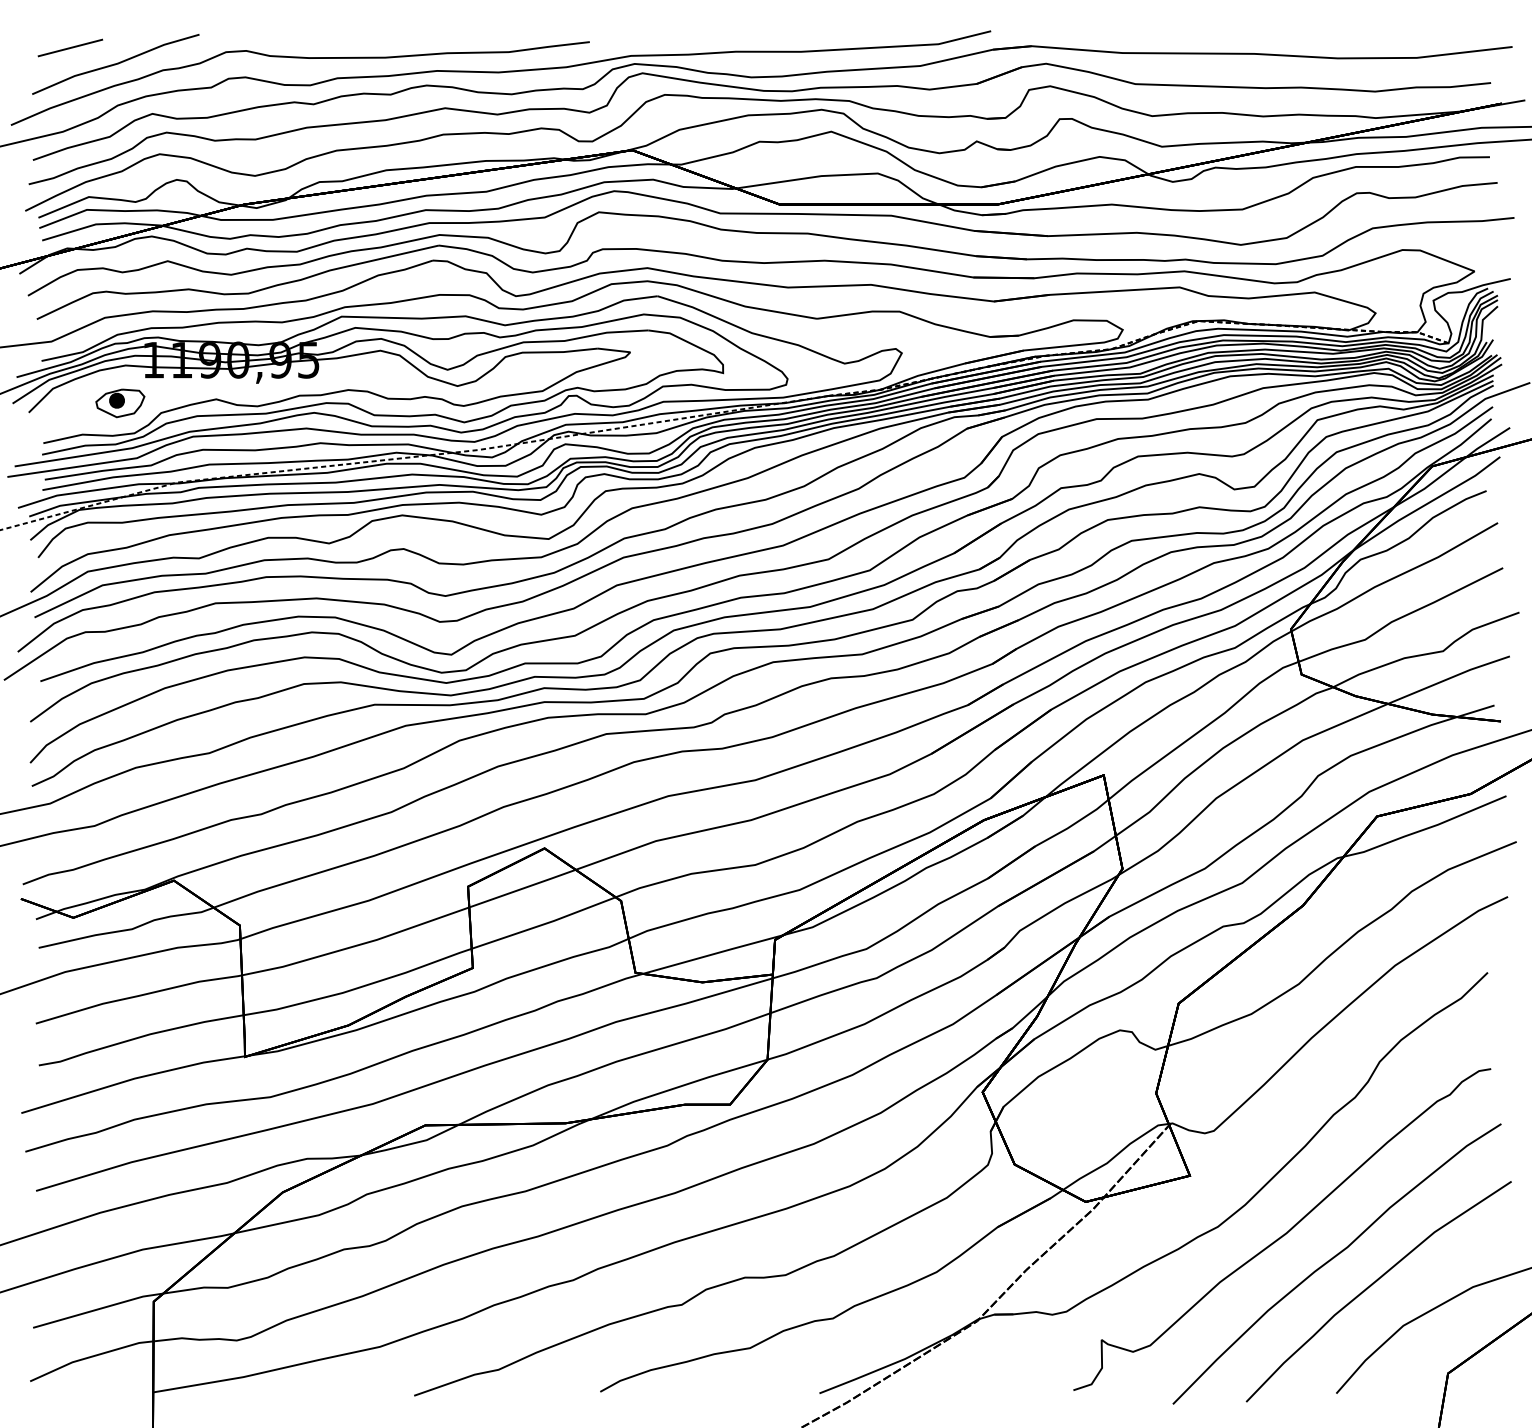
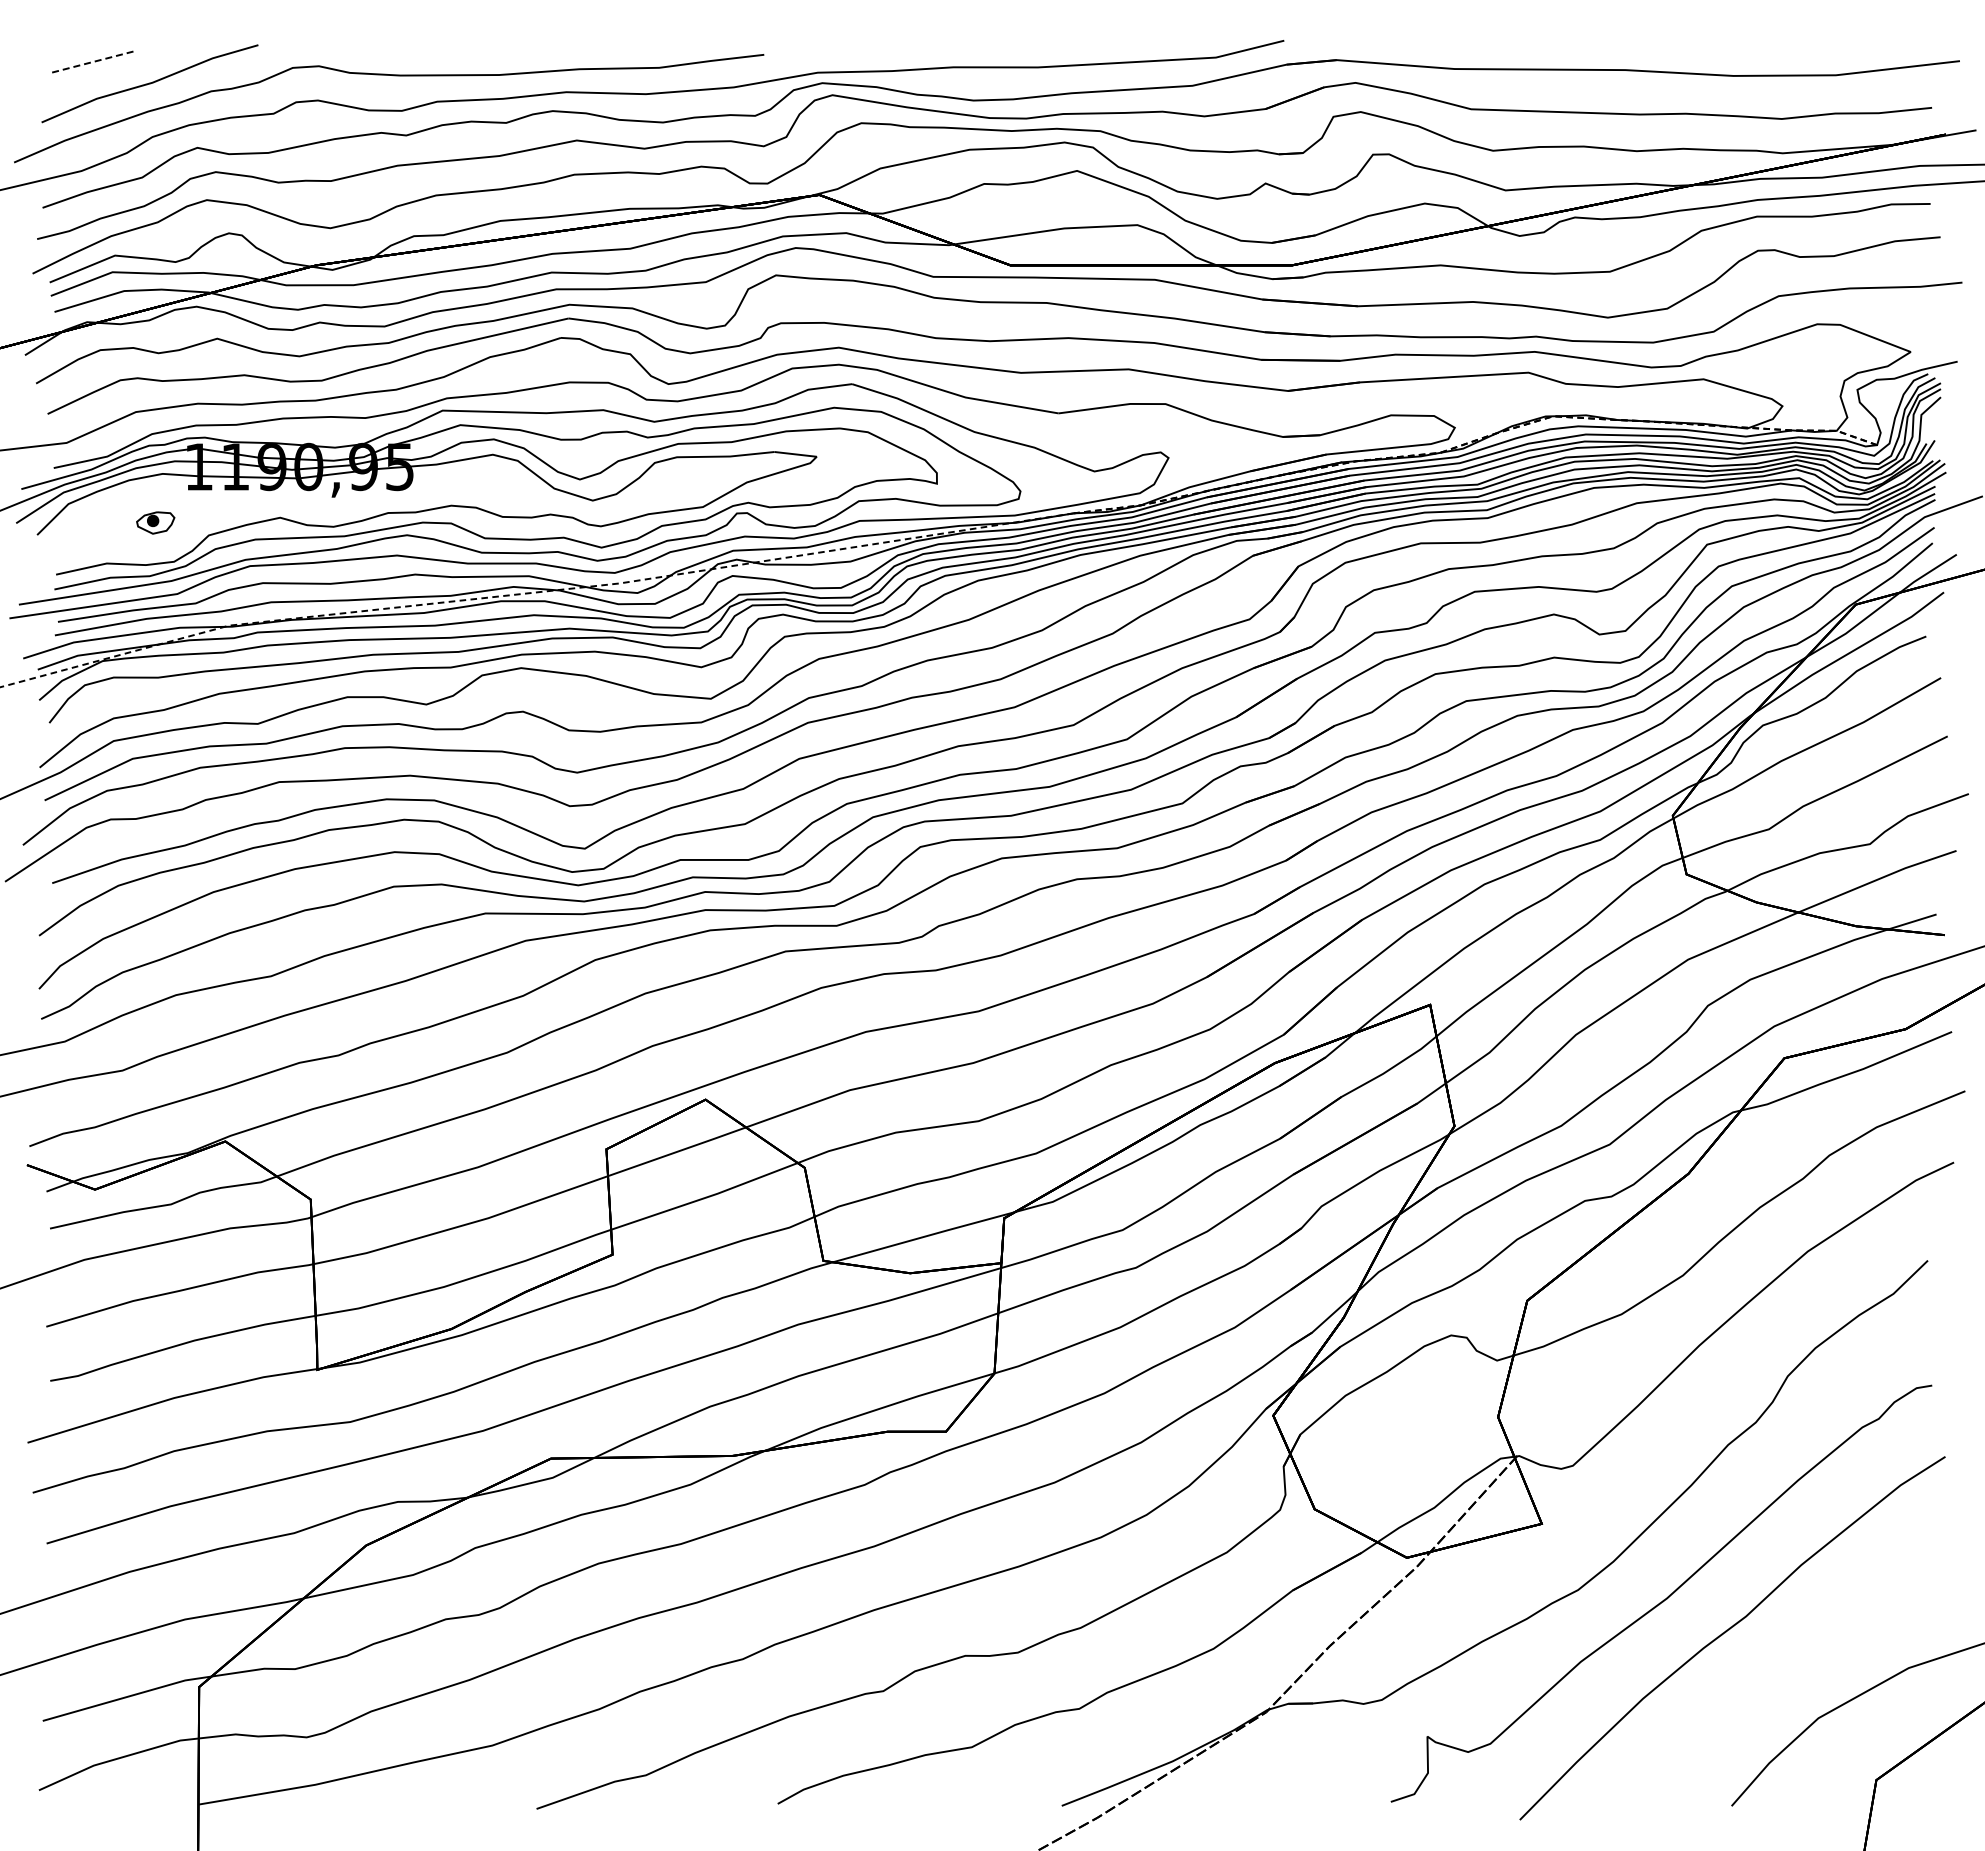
line: (70, 48) -> (91, 62), solid -> dashed
part: (120, 403) -> (155, 522), size x0.6
curve: (1372, 1285) -> (1778, 1665), removed

